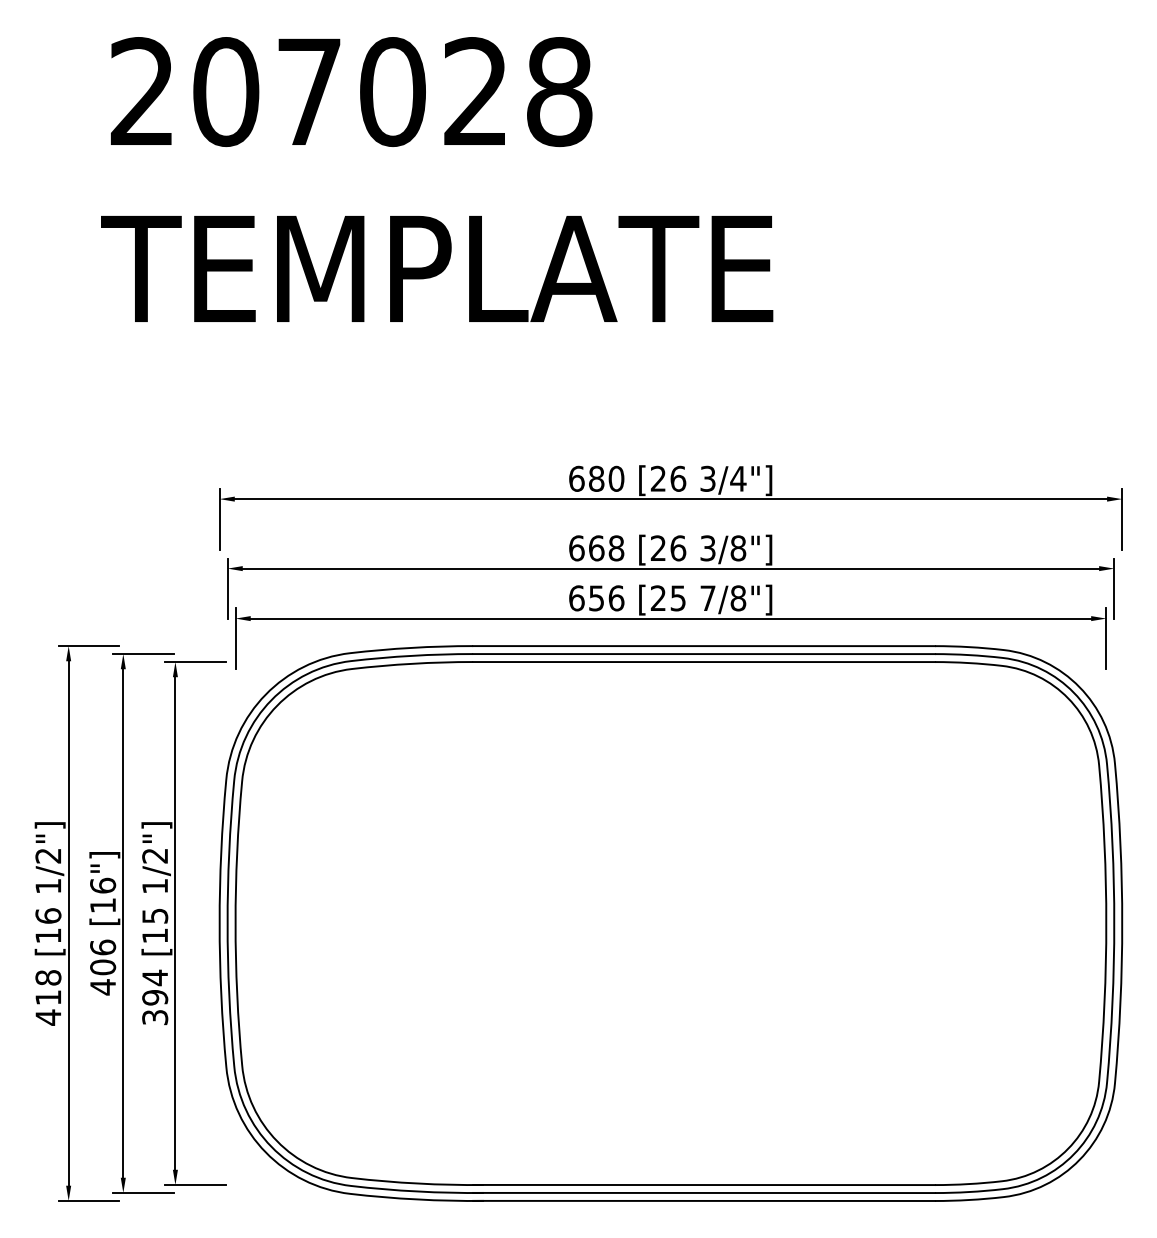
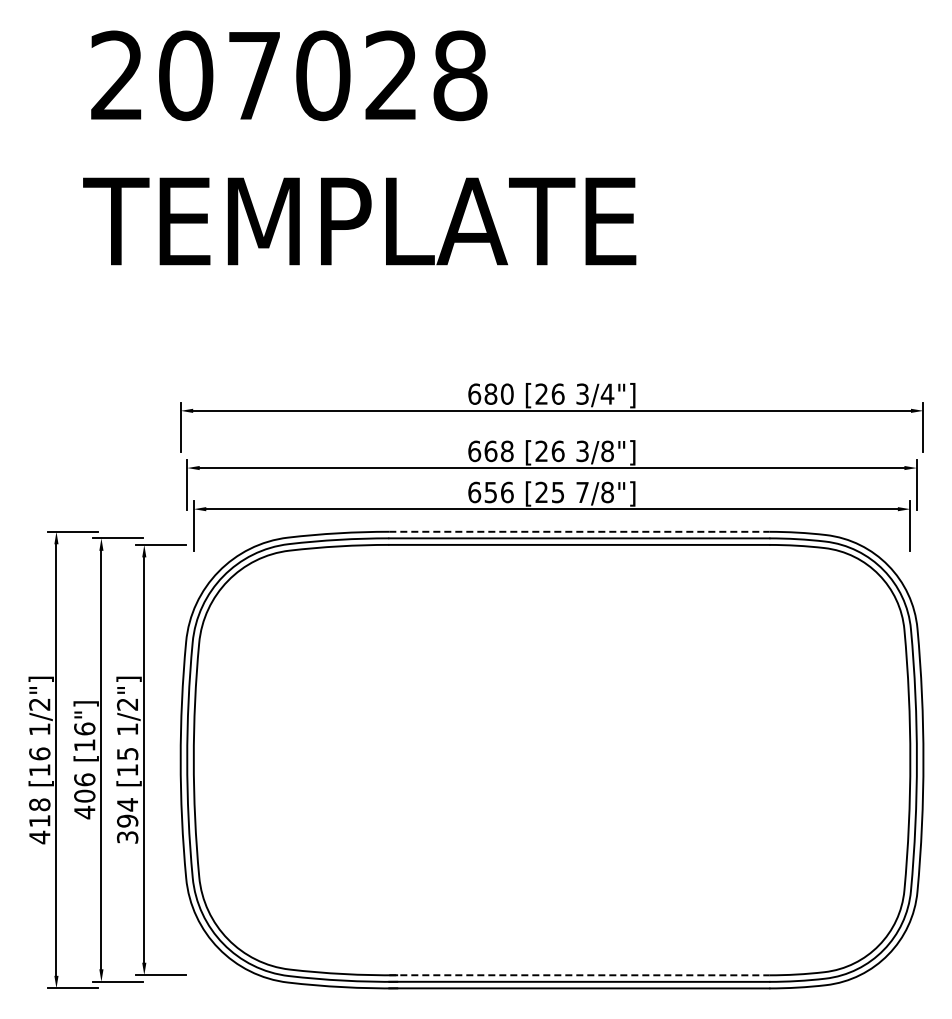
line: (704, 645) -> (579, 531), solid -> dashed
line: (704, 1185) -> (579, 975), solid -> dashed

